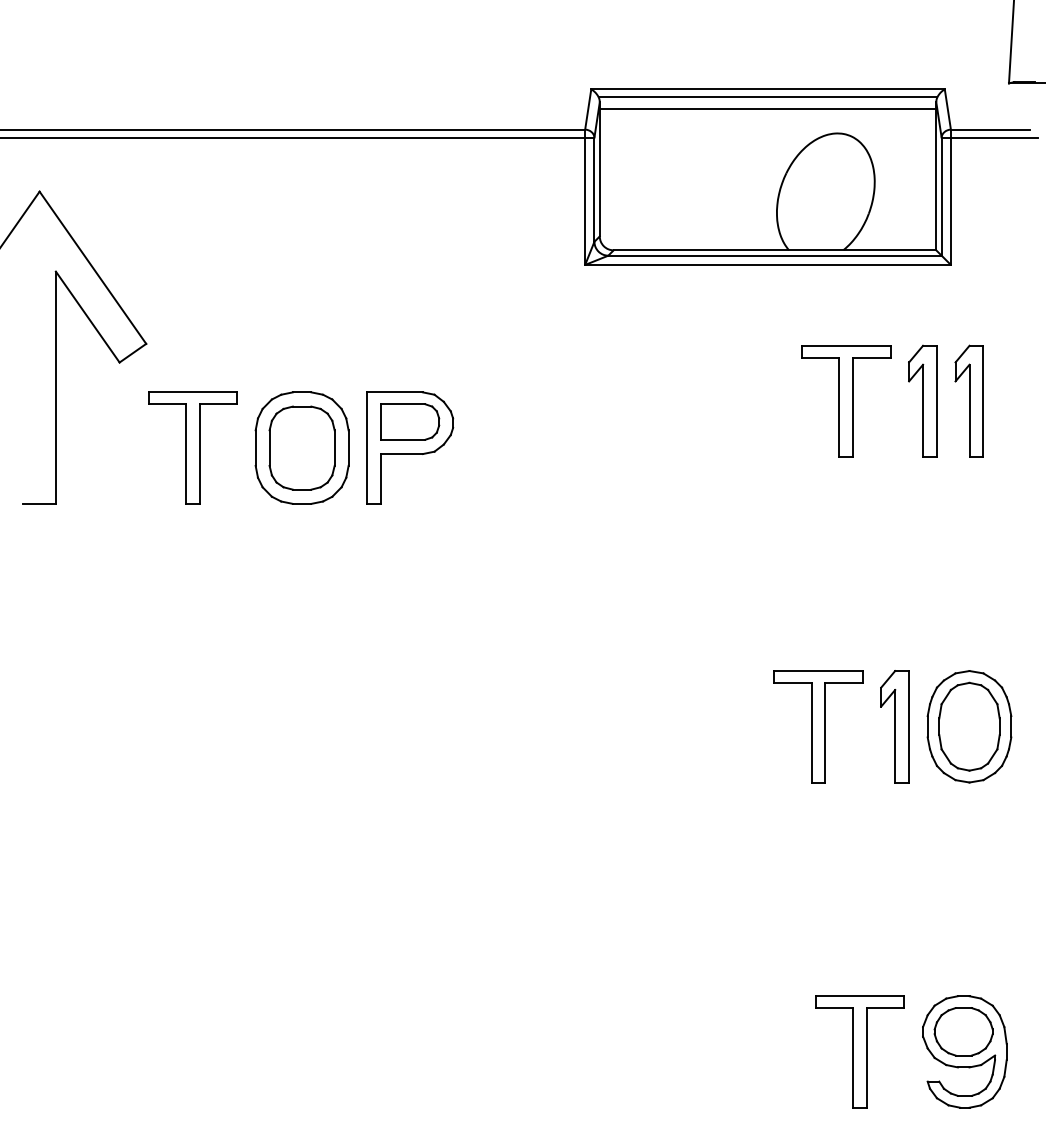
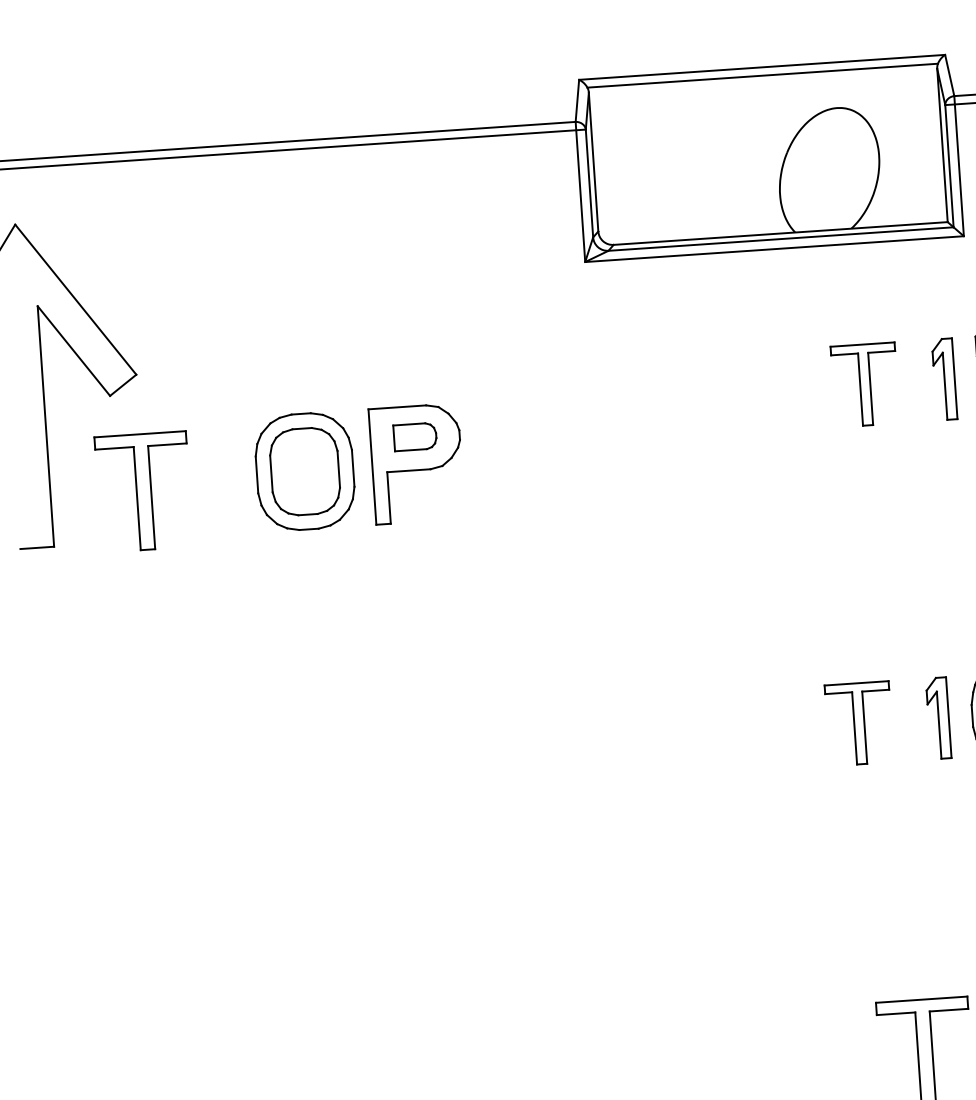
line: (767, 108) -> (762, 87), removed
part: (922, 400) -> (944, 378), size x0.7
part: (846, 401) -> (865, 384), size x0.7
part: (410, 421) -> (415, 436), size x0.7
part: (192, 447) -> (143, 491), moved
part: (818, 726) -> (859, 723), size x0.7
part: (894, 726) -> (938, 718), size x0.7

